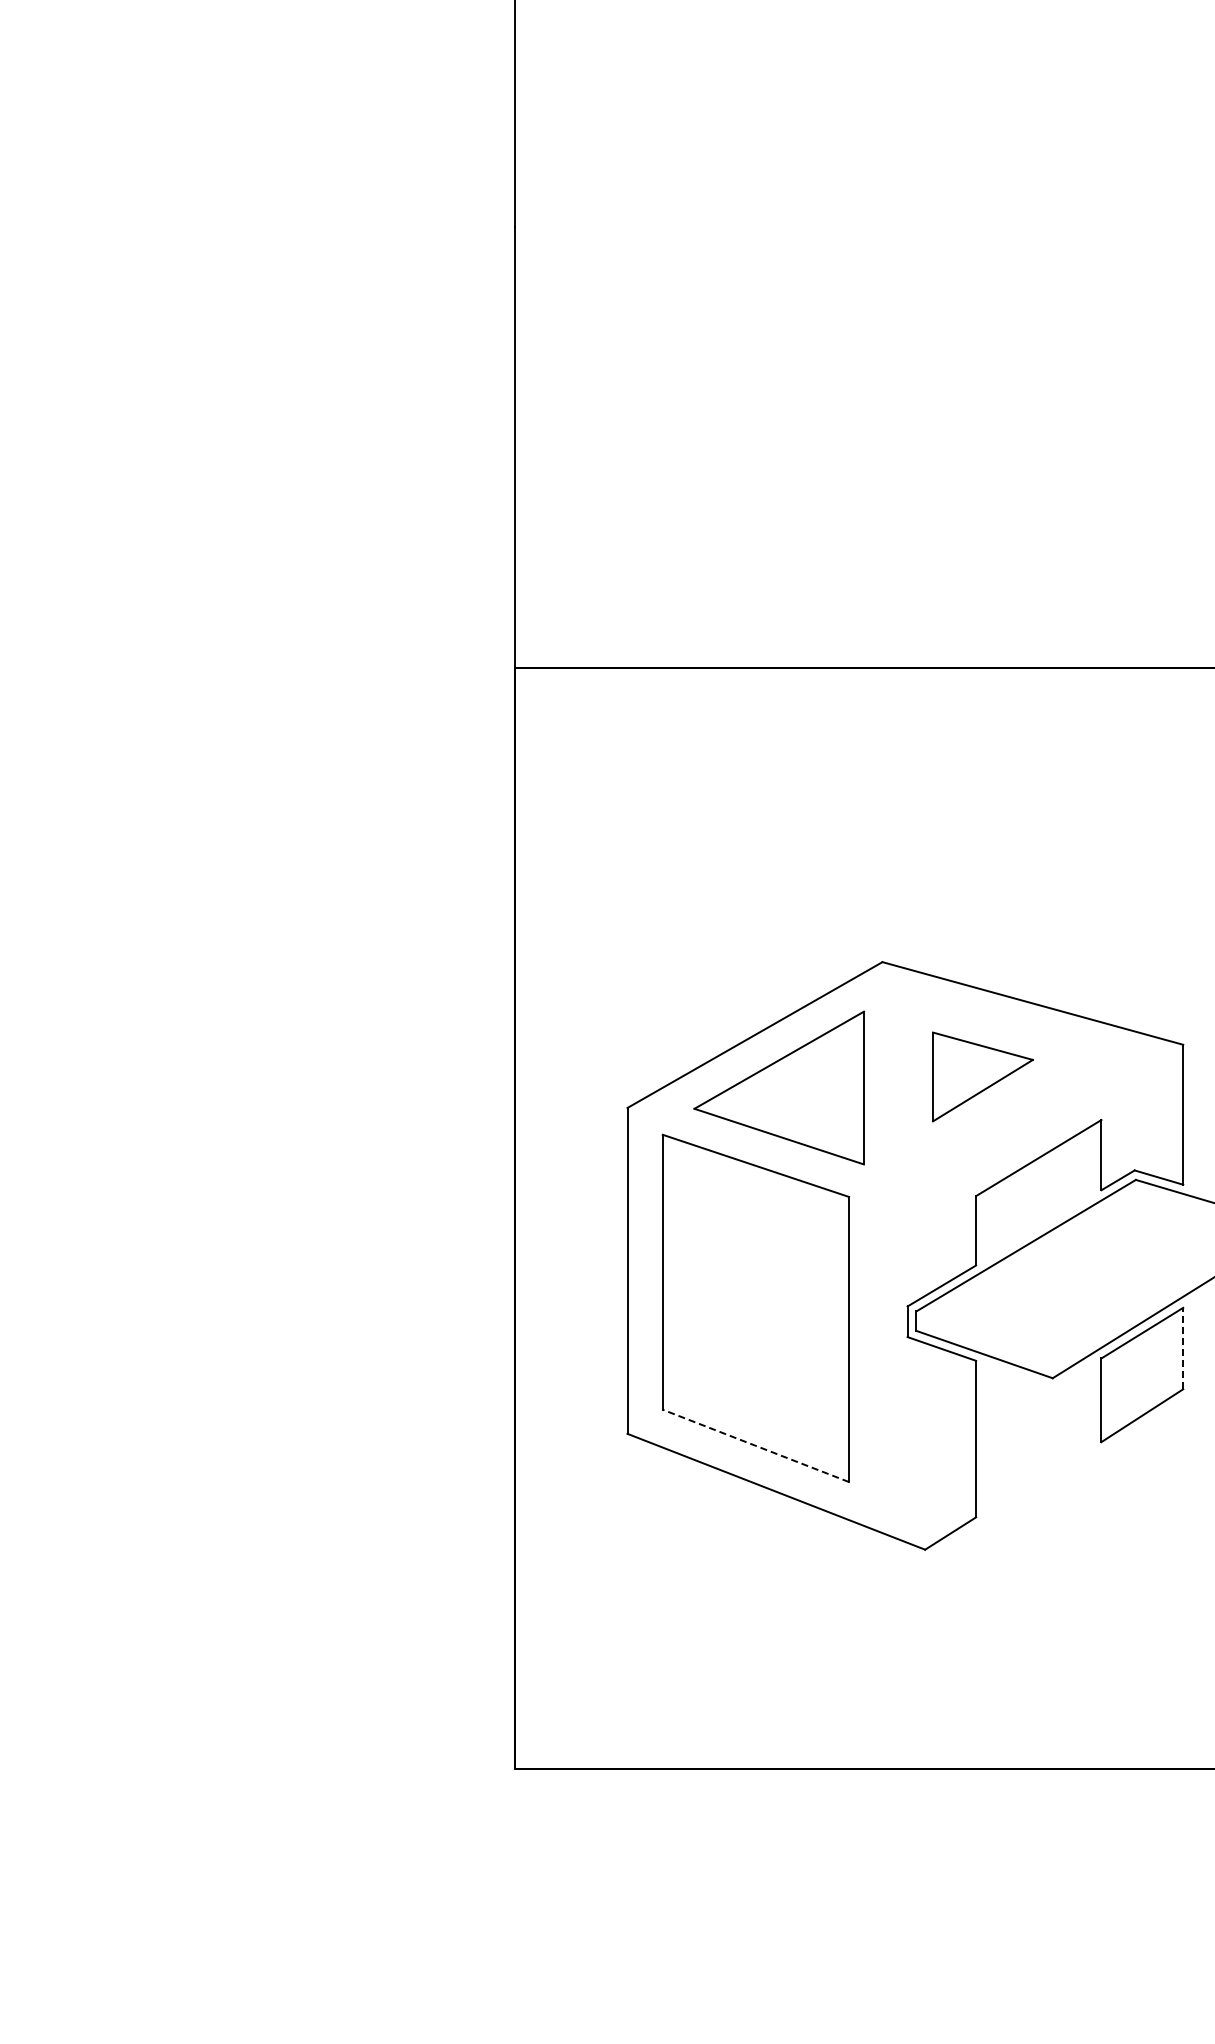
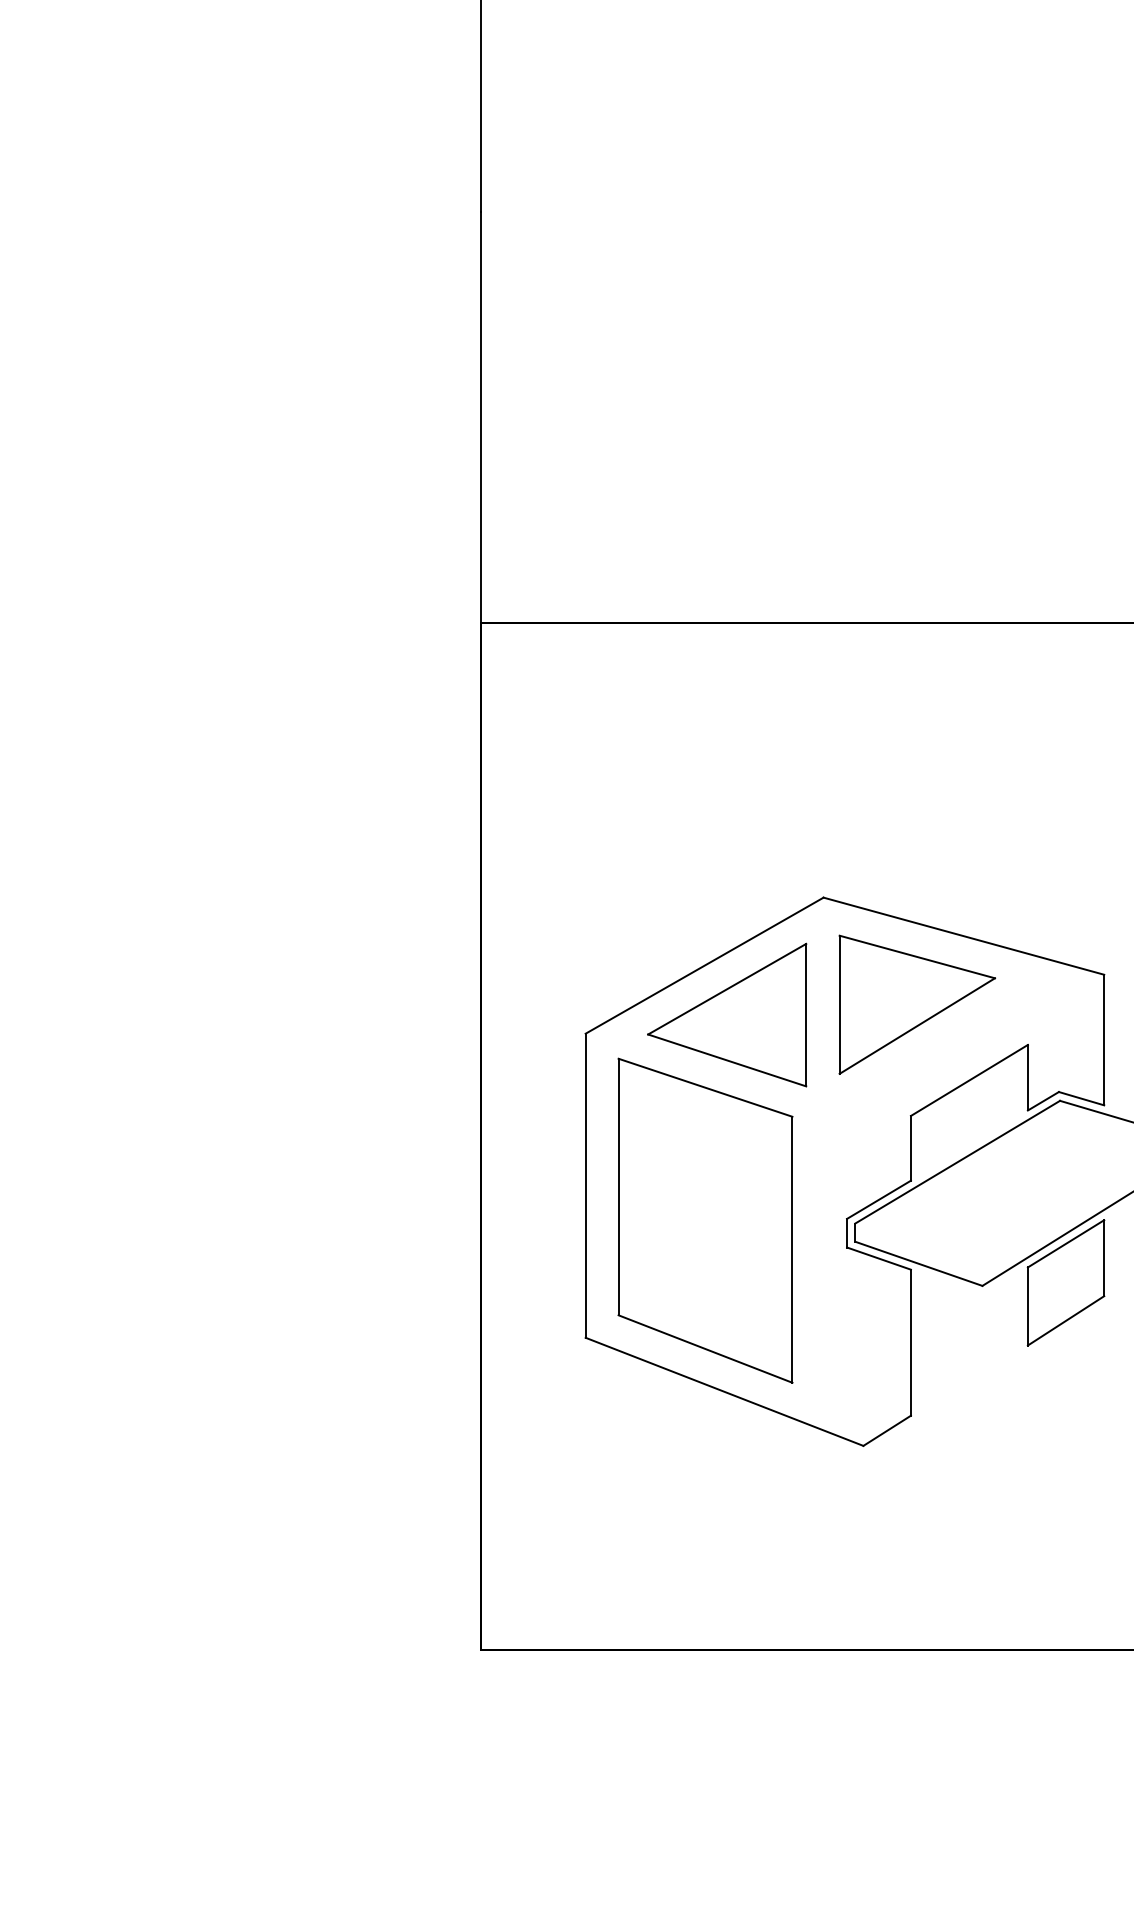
part: (982, 1076) -> (916, 1004), size x1.67
line: (1183, 1348) -> (1104, 1258), dashed -> solid
line: (755, 1445) -> (705, 1348), dashed -> solid

